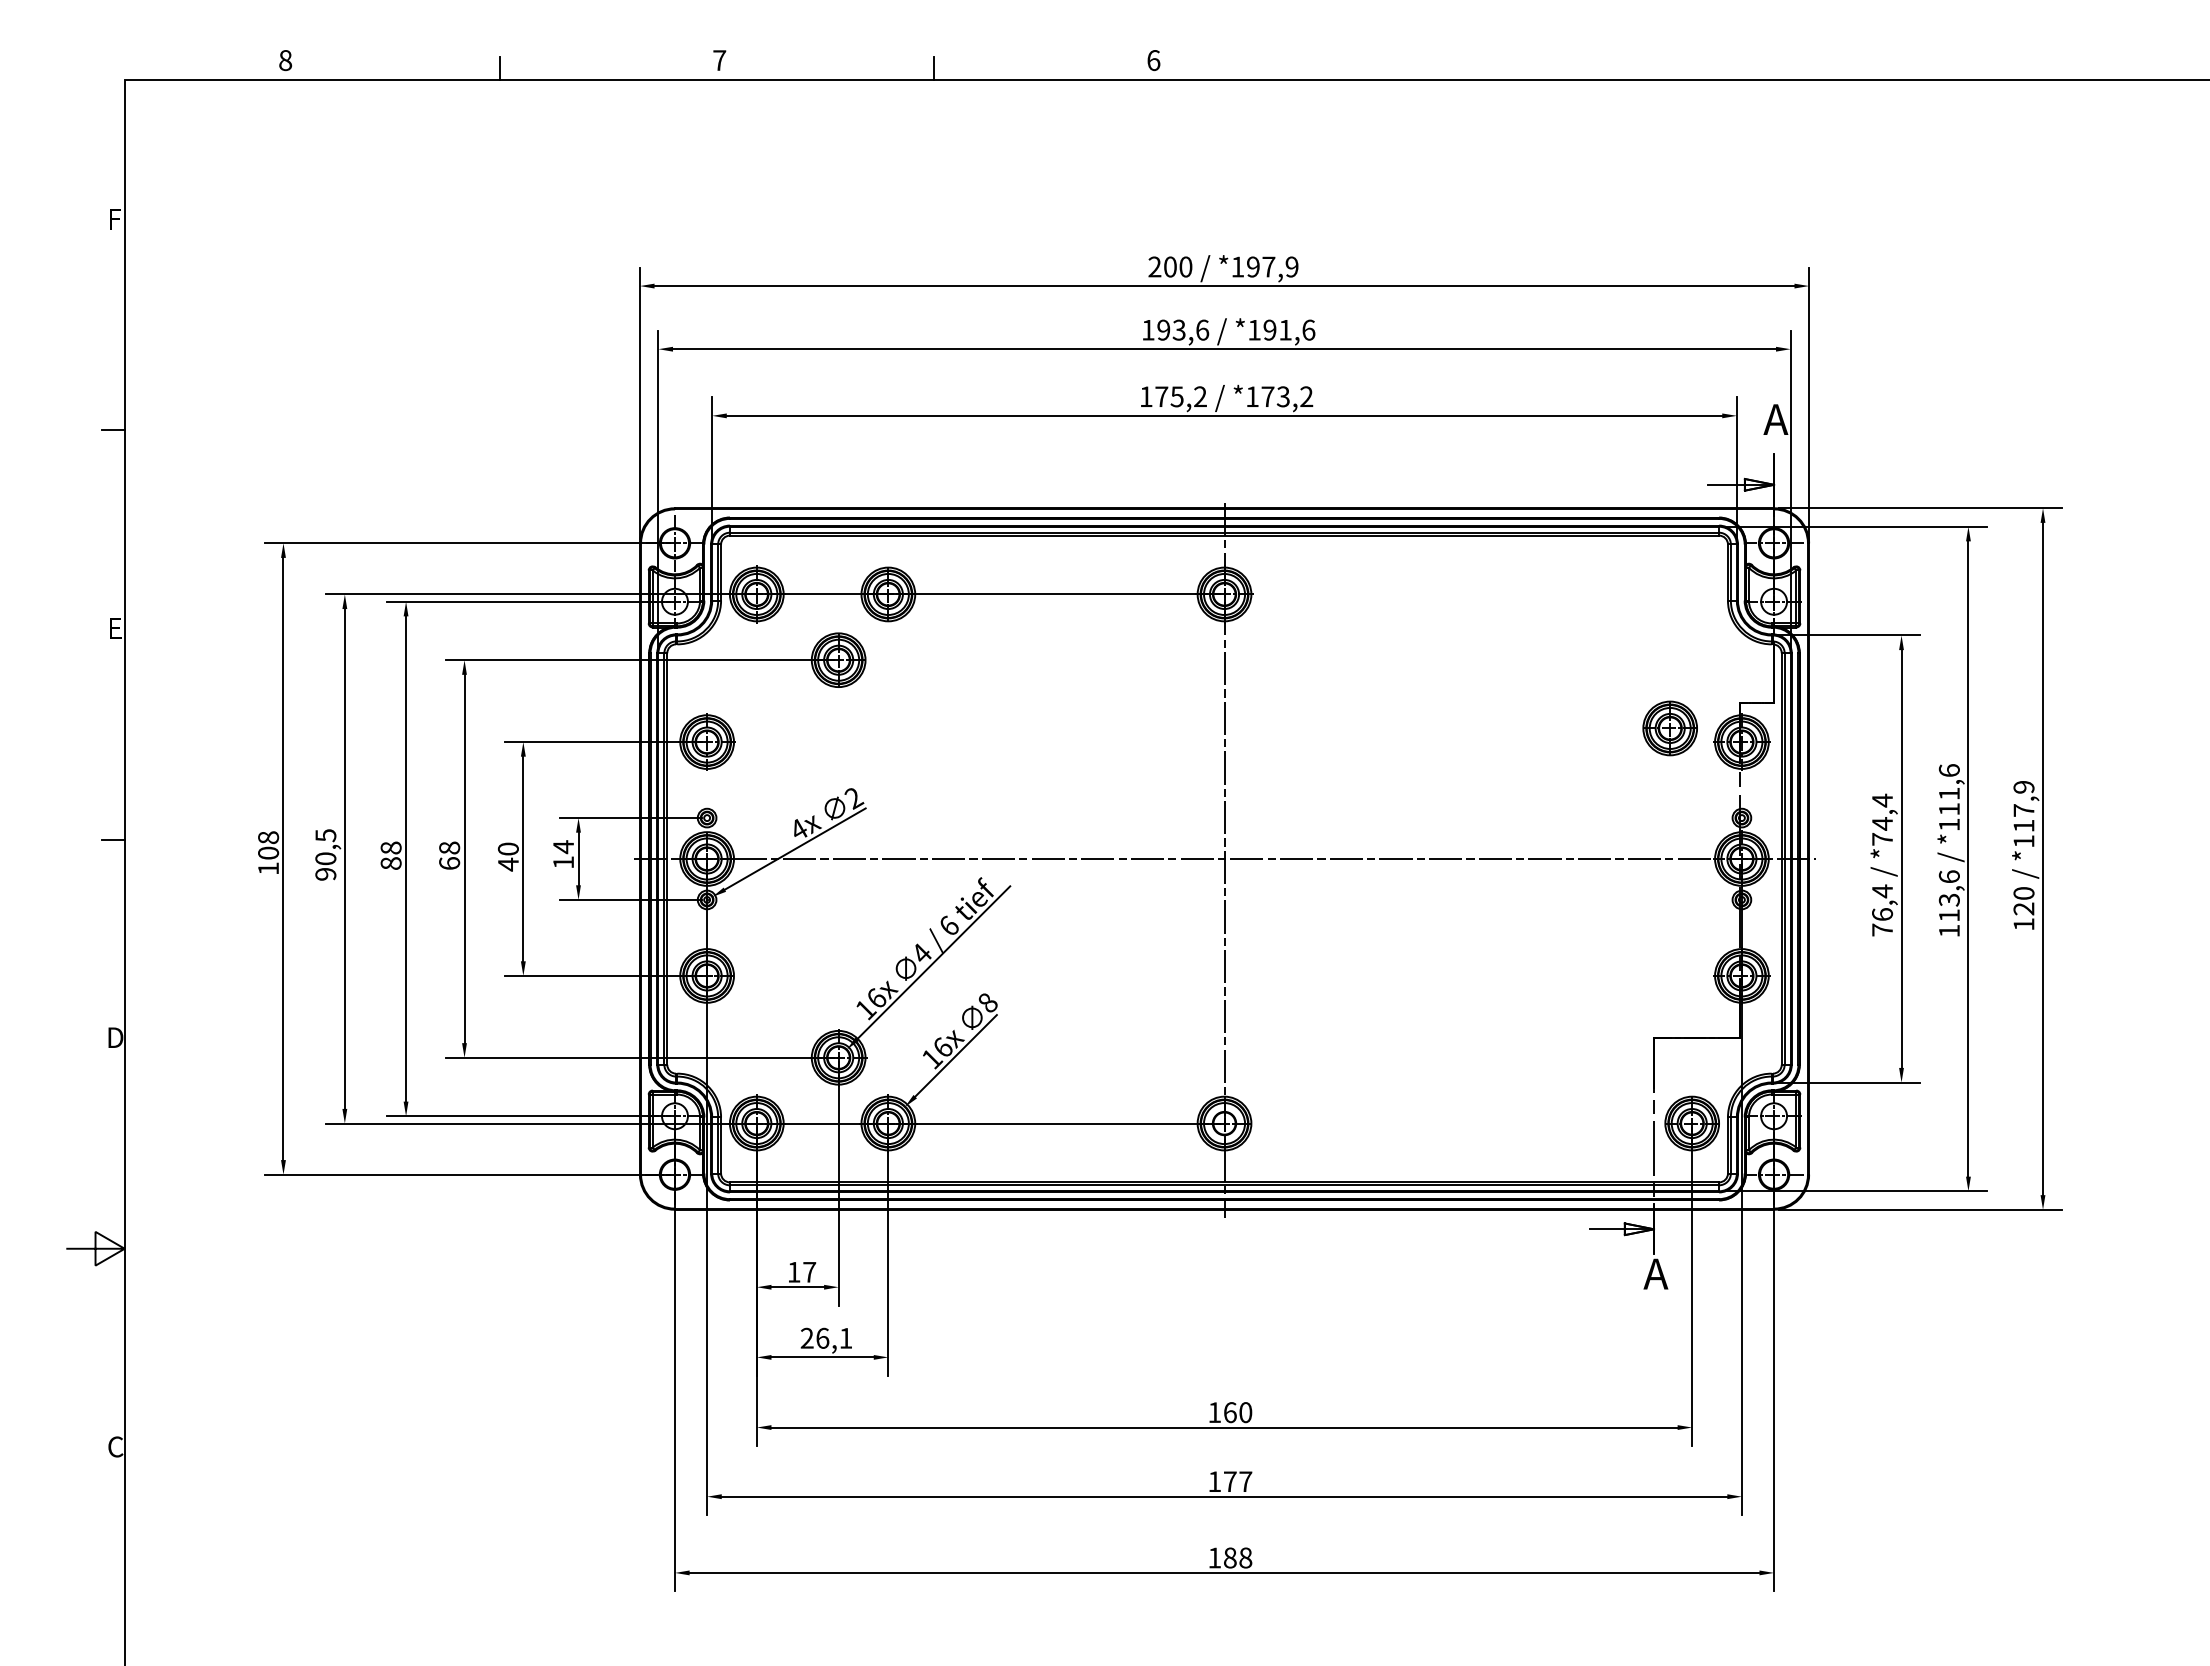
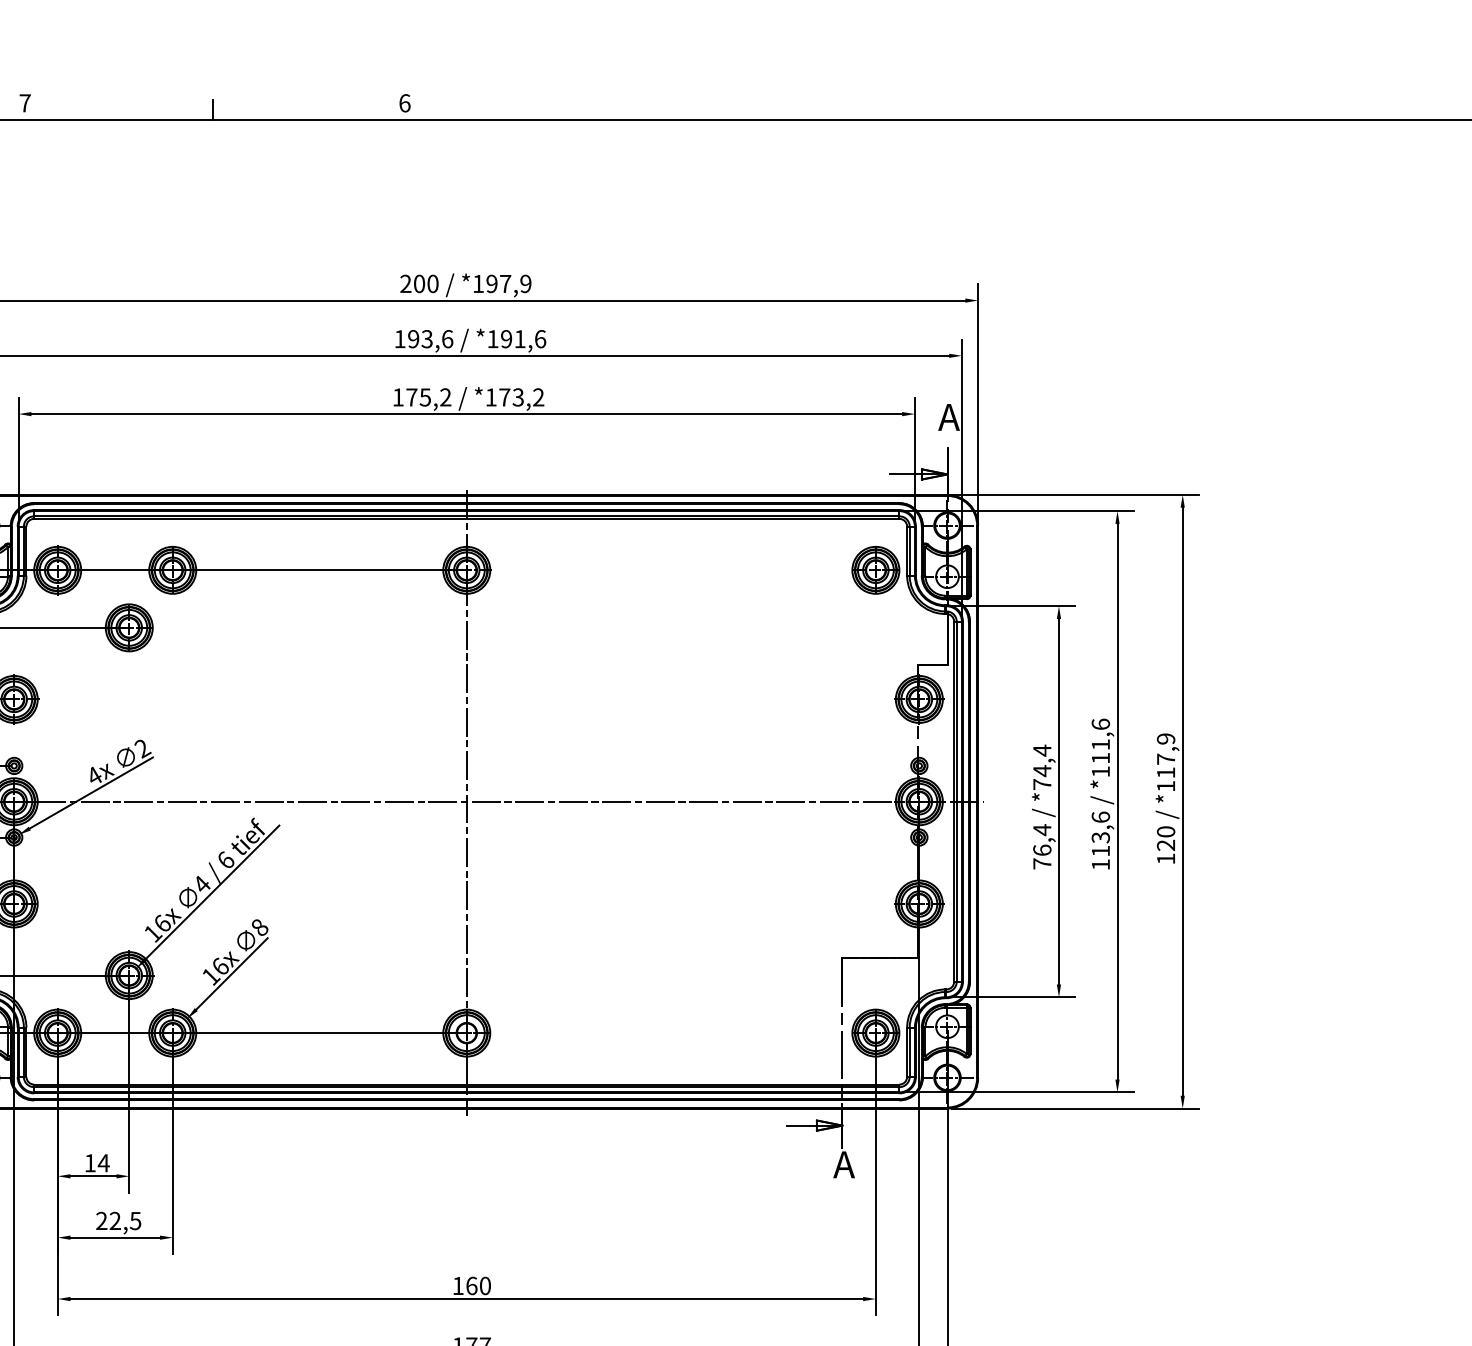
part: (1669, 728) -> (875, 570), moved
text: (809, 1272) -> (103, 1163), 17 -> 14
text: (834, 1337) -> (125, 1220), 26,1 -> 22,5

